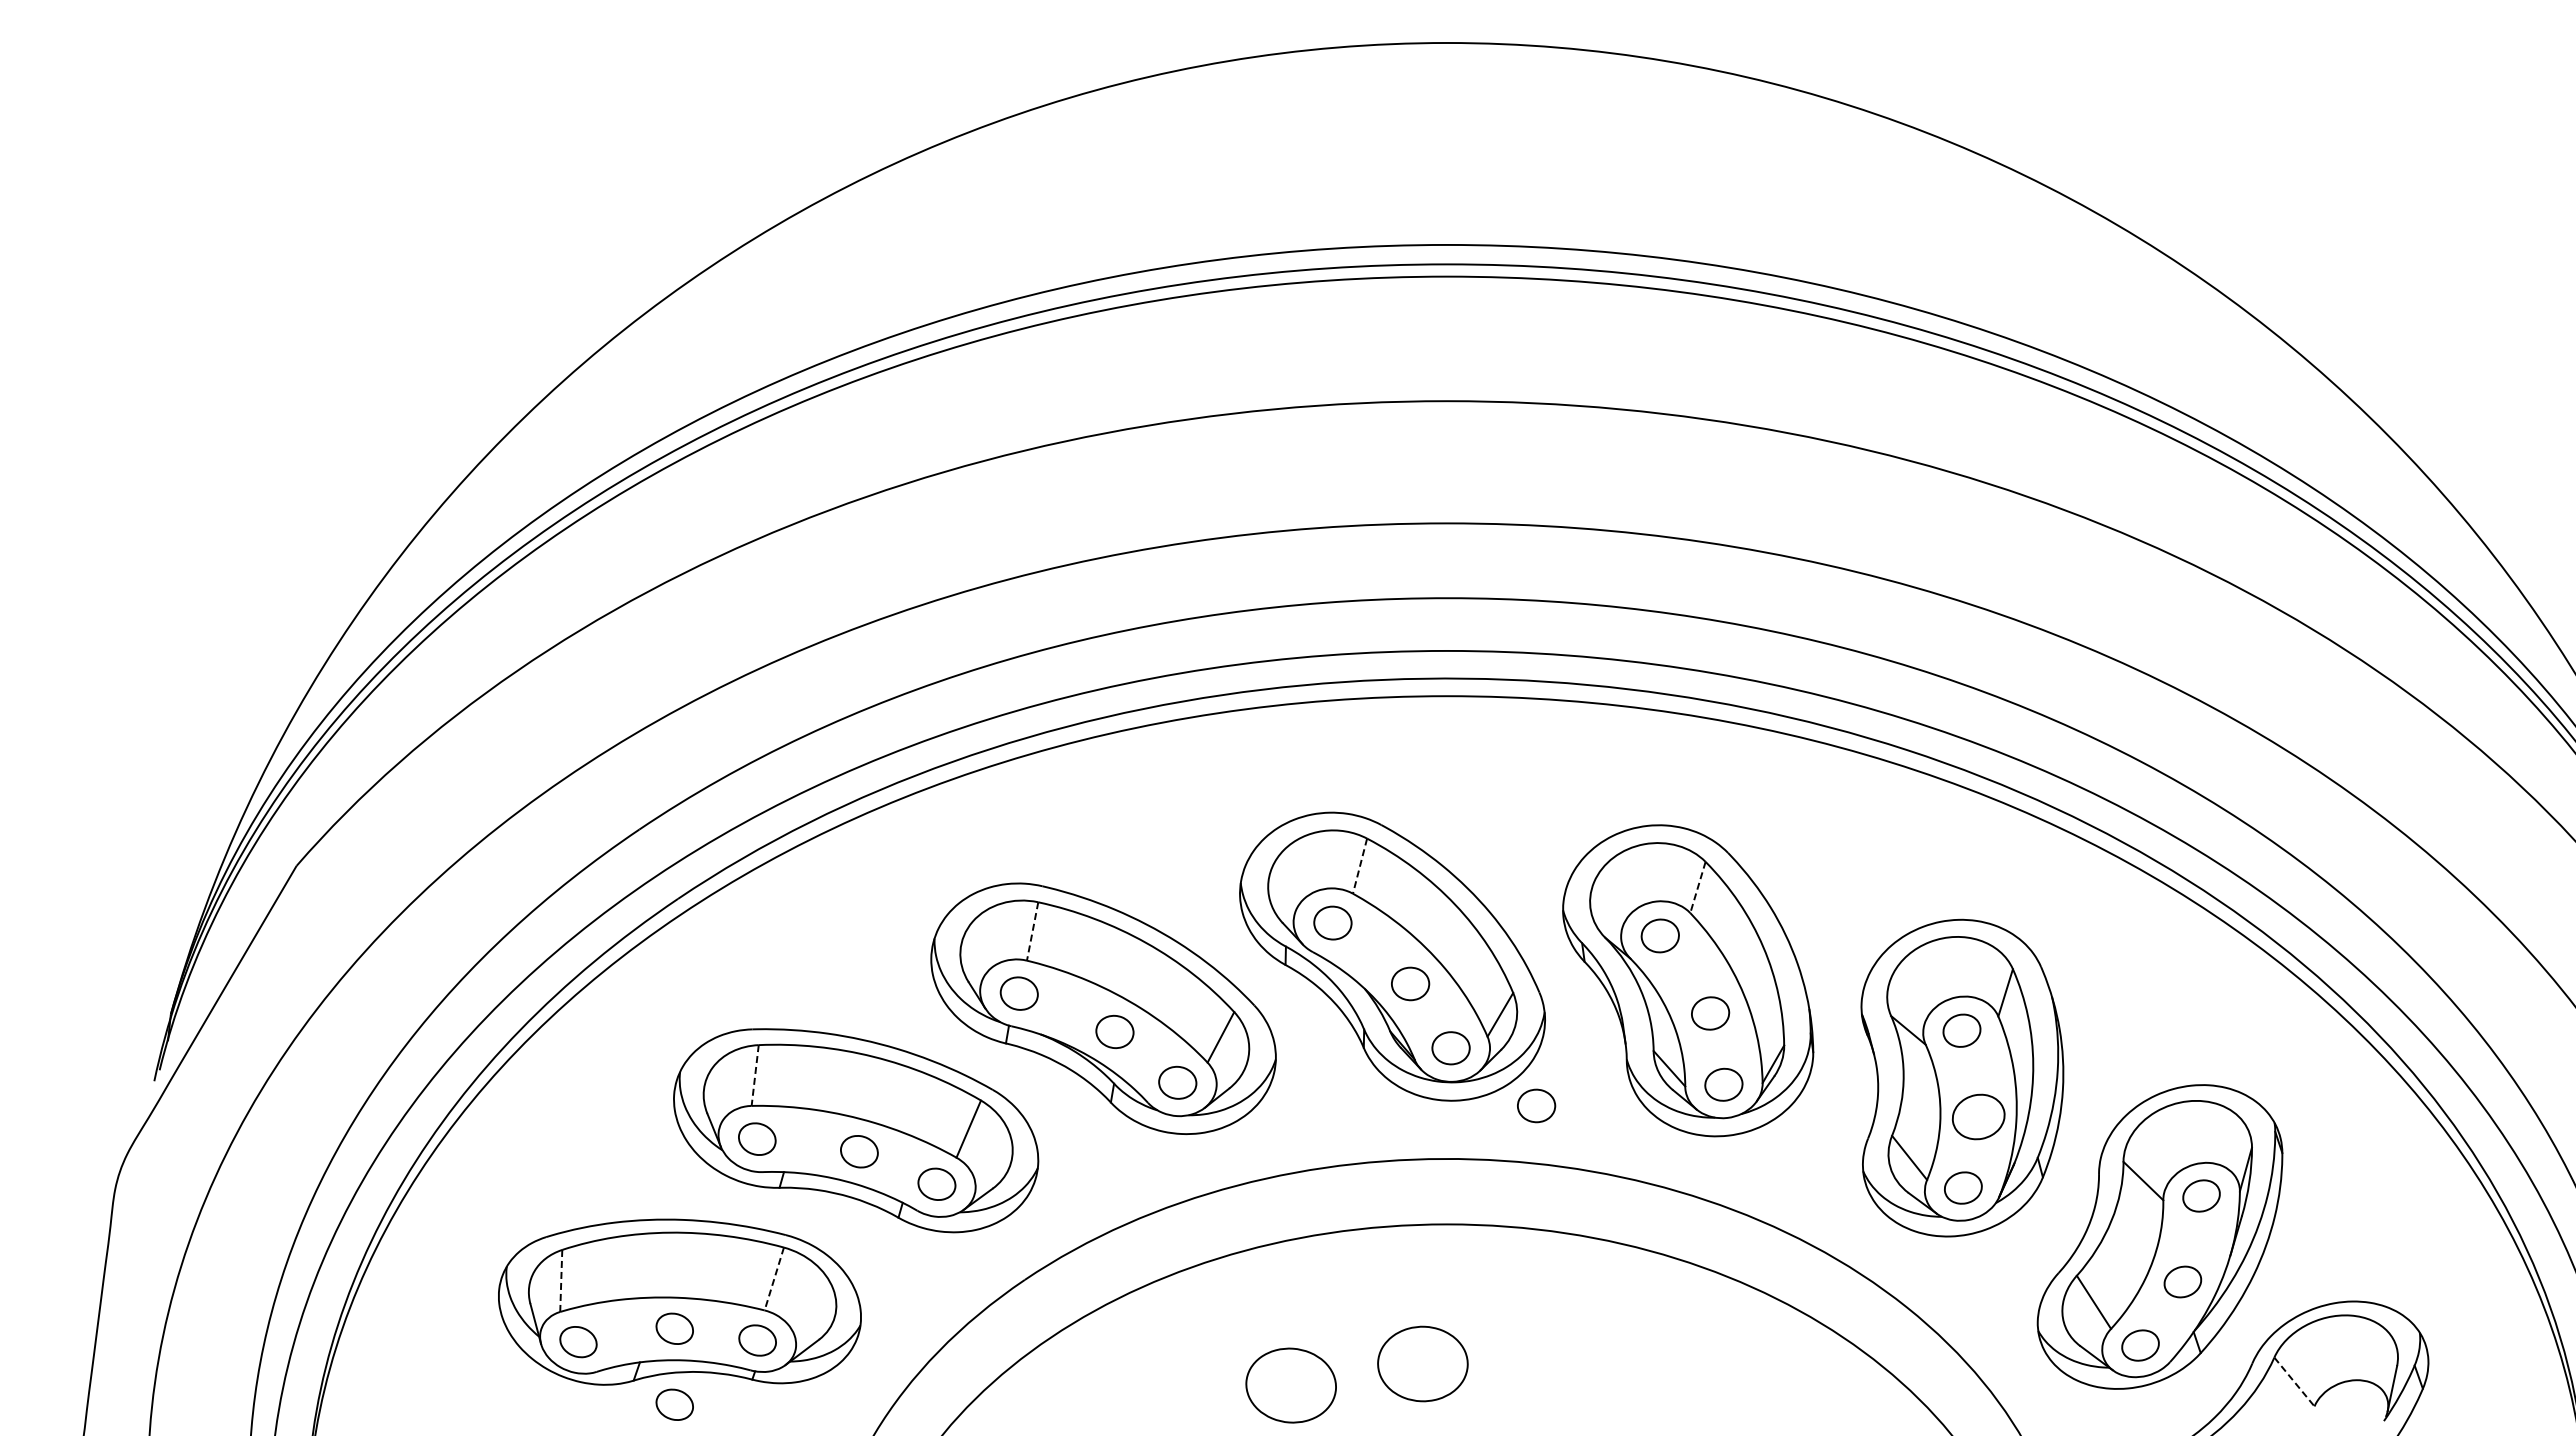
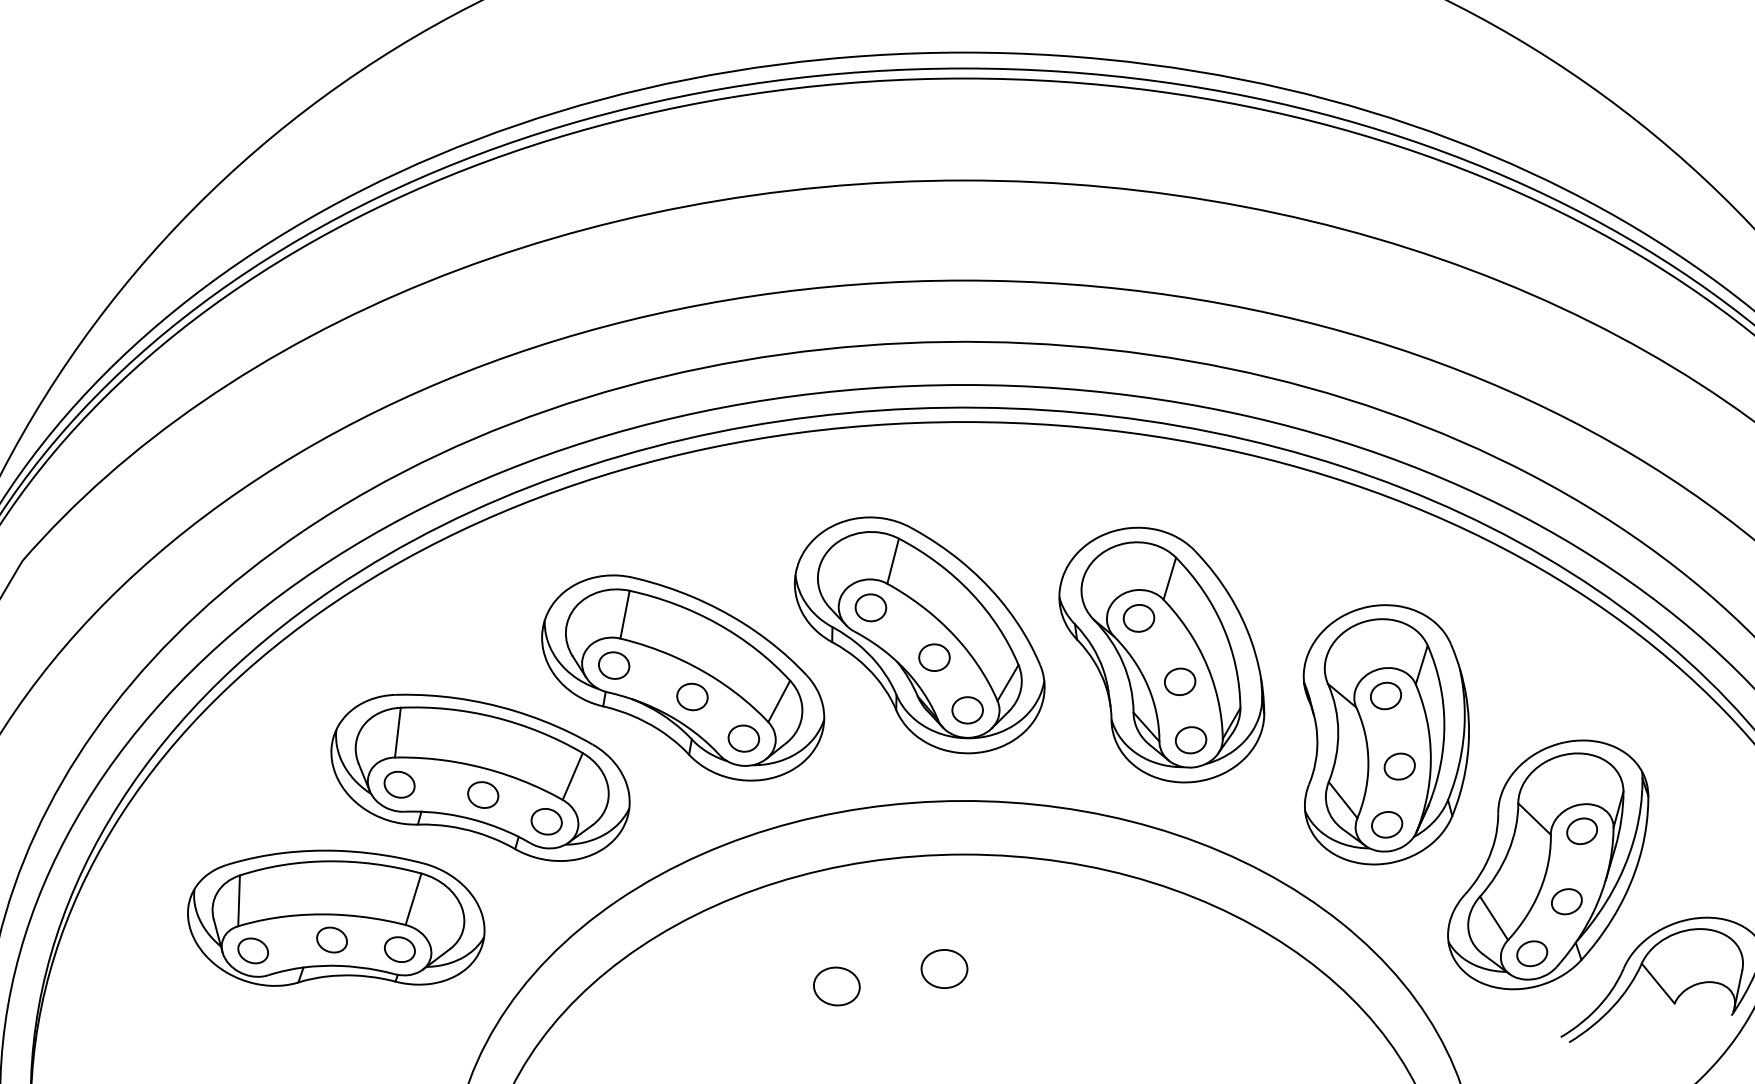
line: (1359, 866) -> (892, 561), dashed -> solid
line: (1697, 887) -> (1169, 578), dashed -> solid
line: (1032, 931) -> (624, 614), dashed -> solid
line: (755, 1075) -> (398, 732), dashed -> solid
part: (1536, 1105) -> (1037, 757), removed
part: (1978, 1116) -> (1399, 766), size x0.71
line: (774, 1278) -> (413, 898), dashed -> solid
line: (561, 1281) -> (239, 901), dashed -> solid
part: (1422, 1364) -> (944, 969), size x0.62
line: (2294, 1382) -> (1658, 984), dashed -> solid
part: (1291, 1385) -> (837, 986), size x0.62
part: (674, 1404) -> (331, 1002), removed

